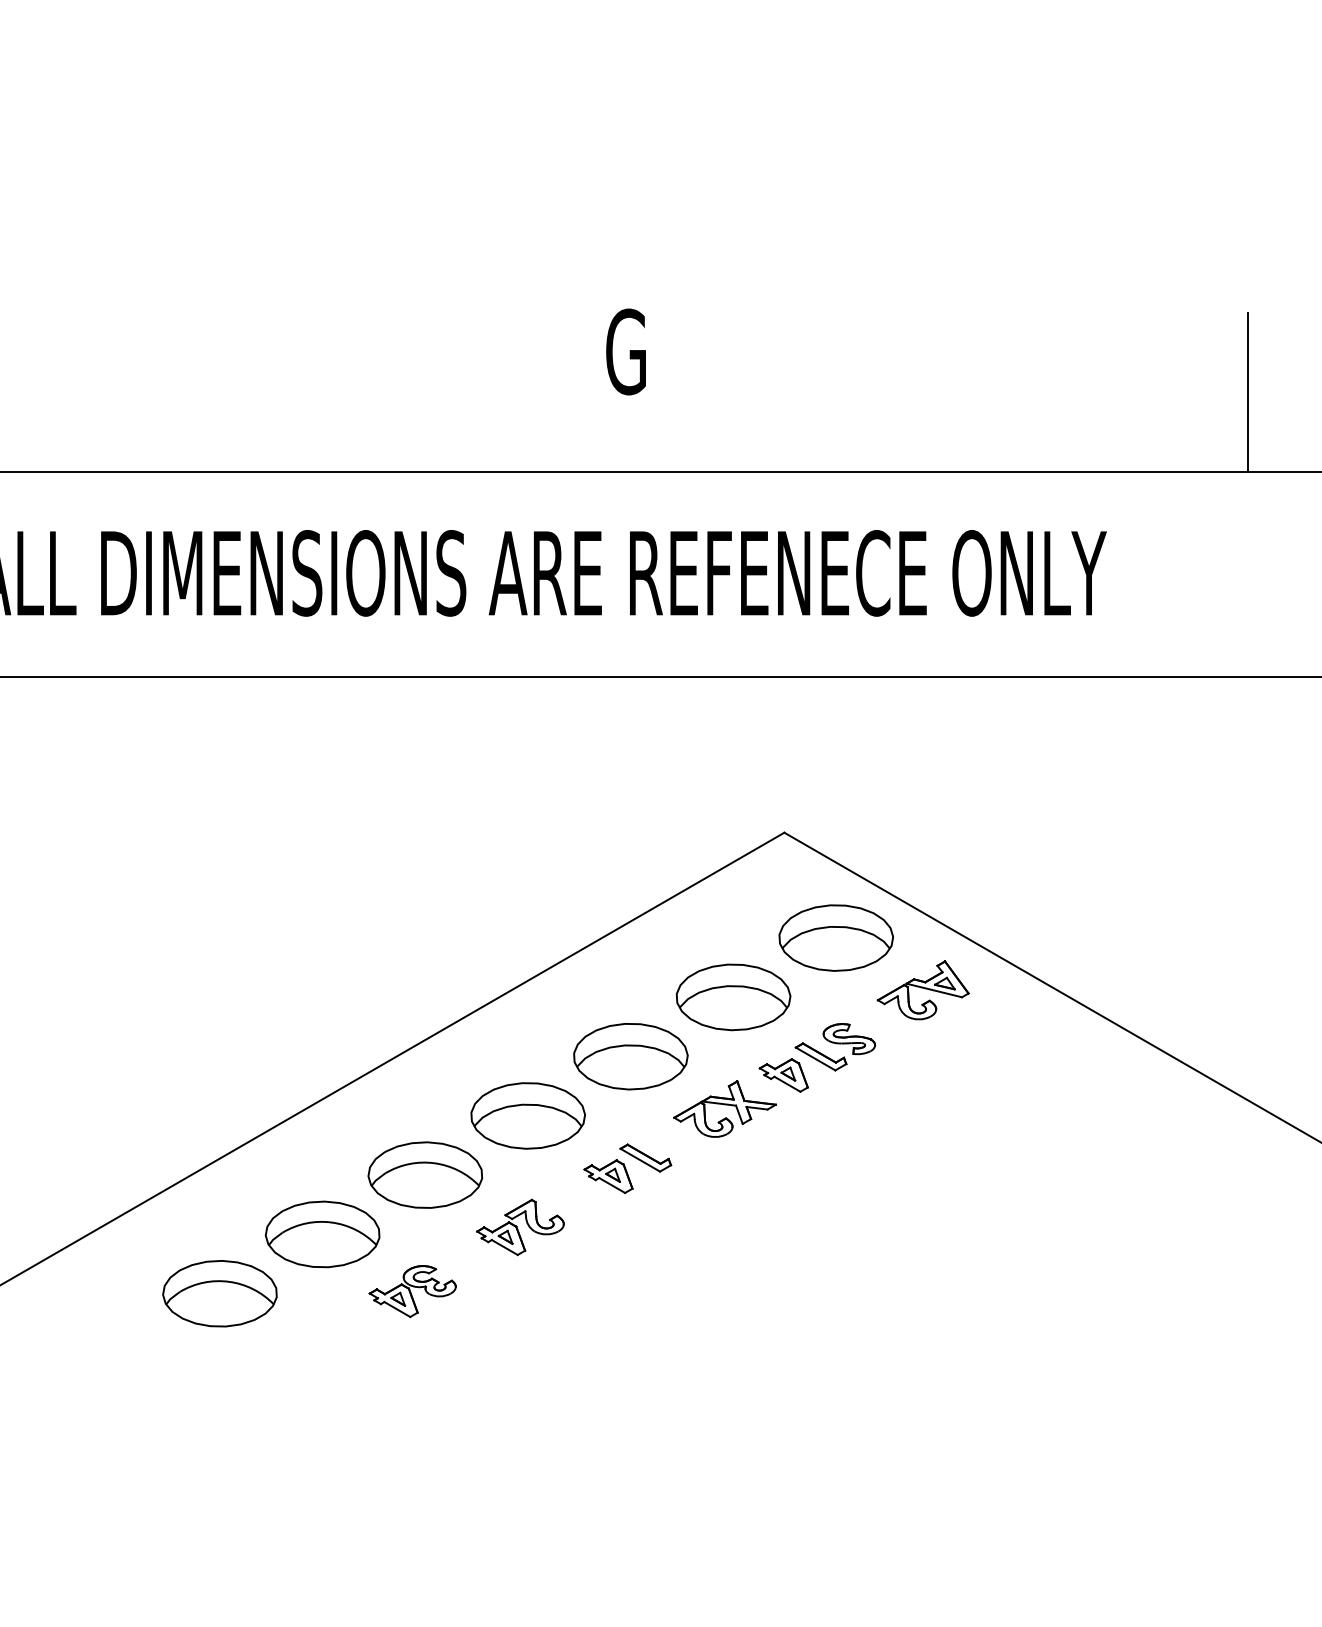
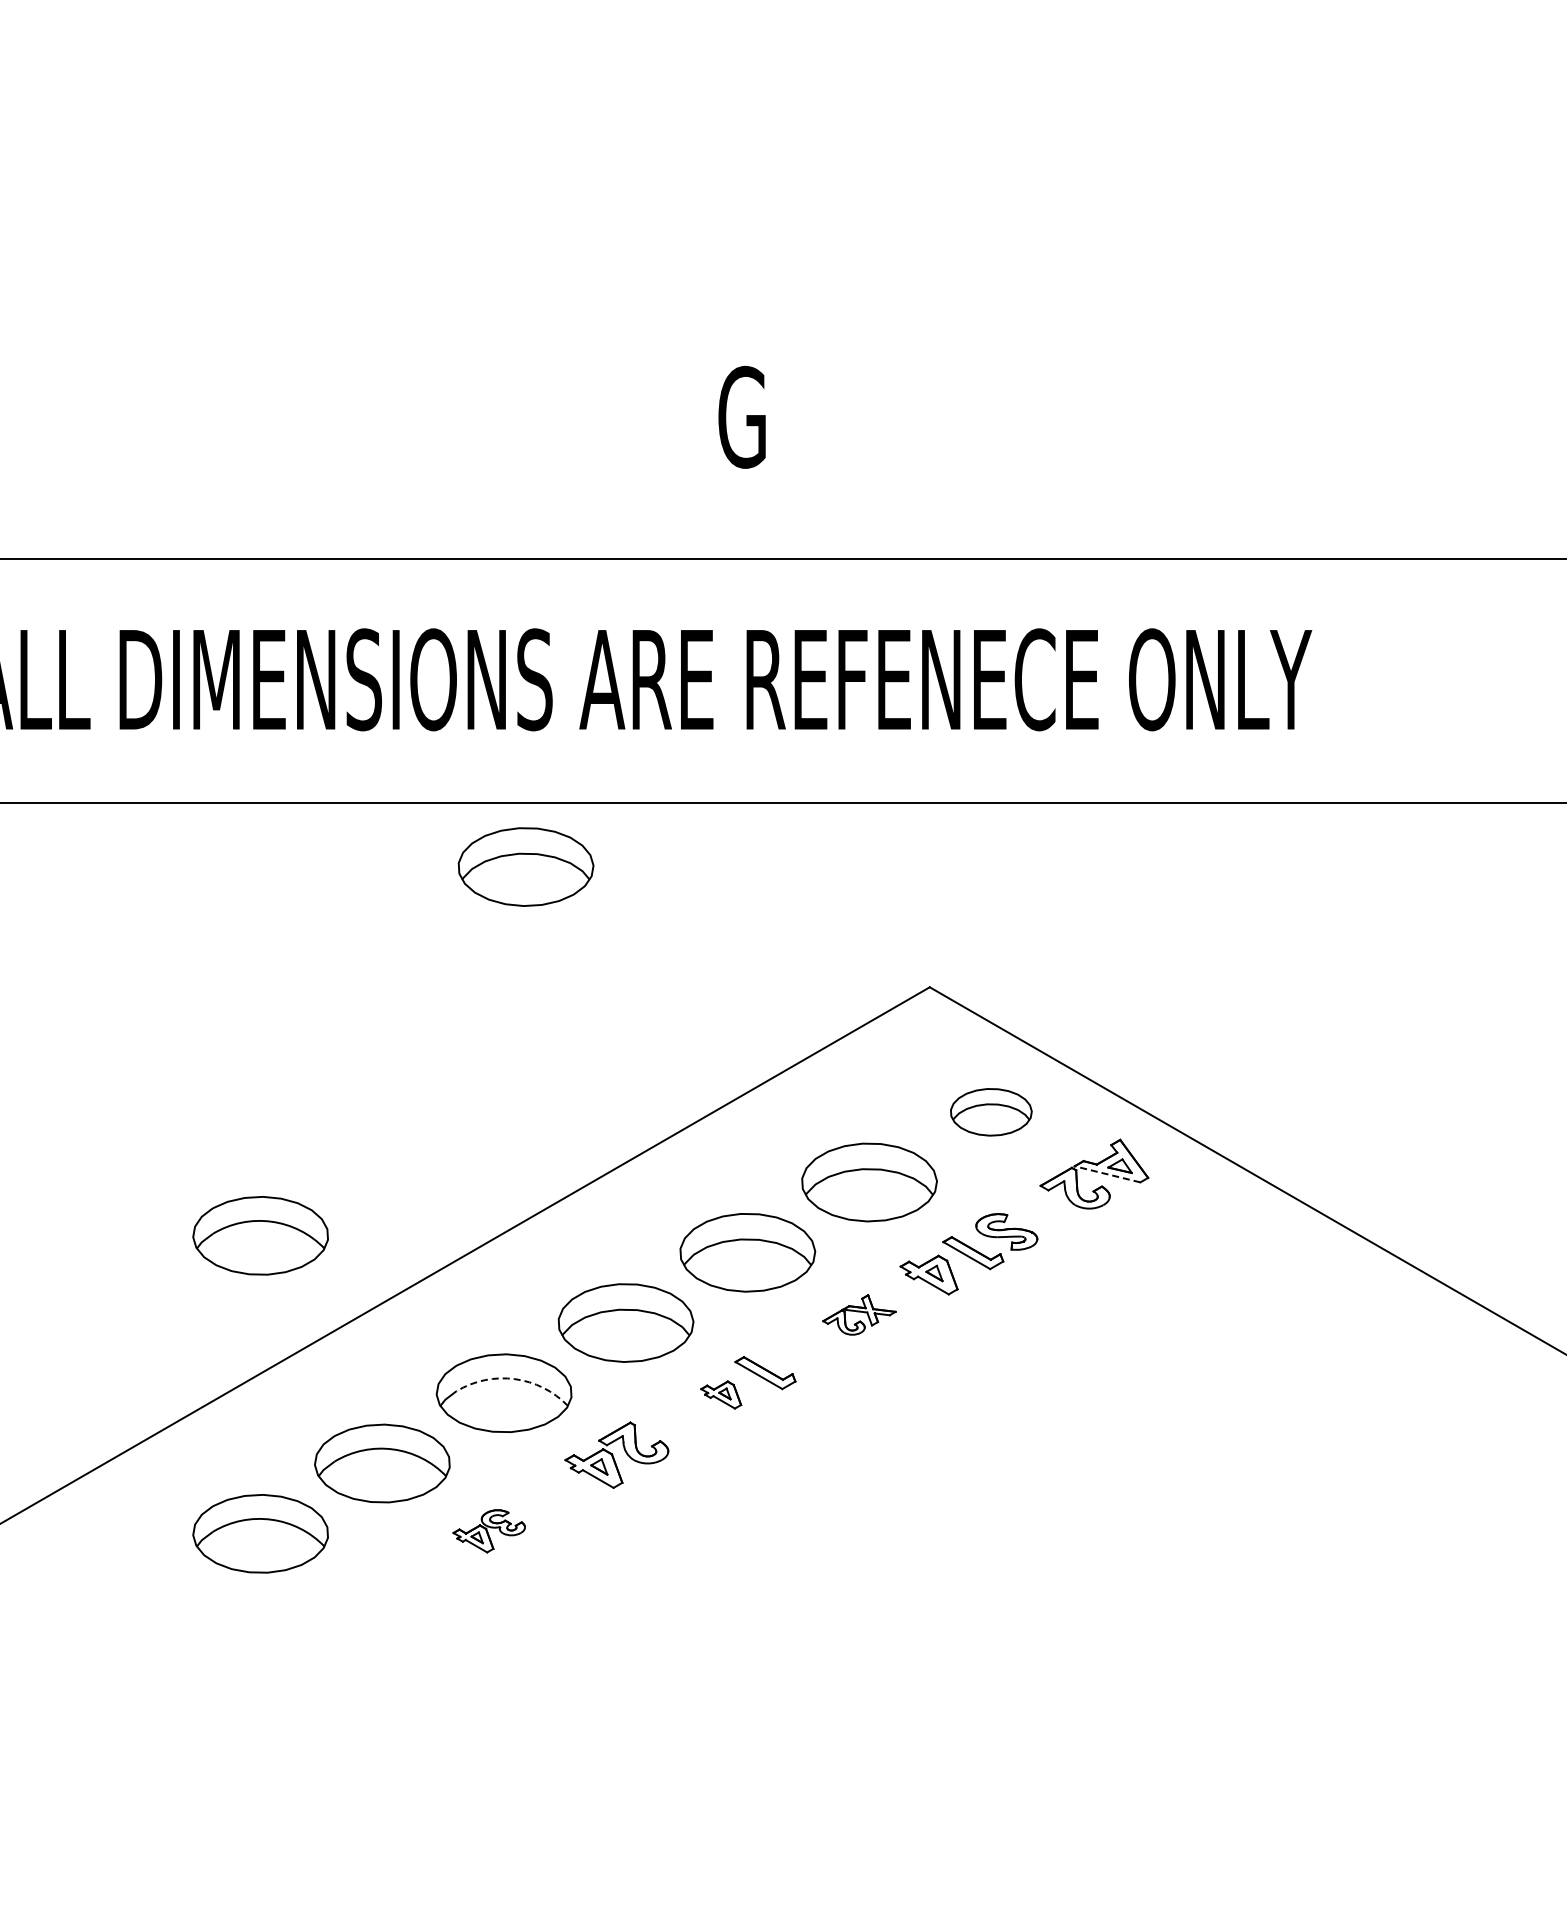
line: (1248, 392) -> (1479, 465), removed
part: (443, 730) -> (525, 866), added
part: (836, 938) -> (991, 1112), size x0.6
line: (934, 990) -> (1107, 1174), solid -> dashed
part: (219, 1042) -> (260, 1235), added
part: (725, 1108) -> (859, 1314), size x0.6
arc: (434, 1163) -> (514, 1379), solid -> dashed
part: (607, 1176) -> (720, 1394), size x0.7
part: (413, 1291) -> (489, 1531), size x0.7

